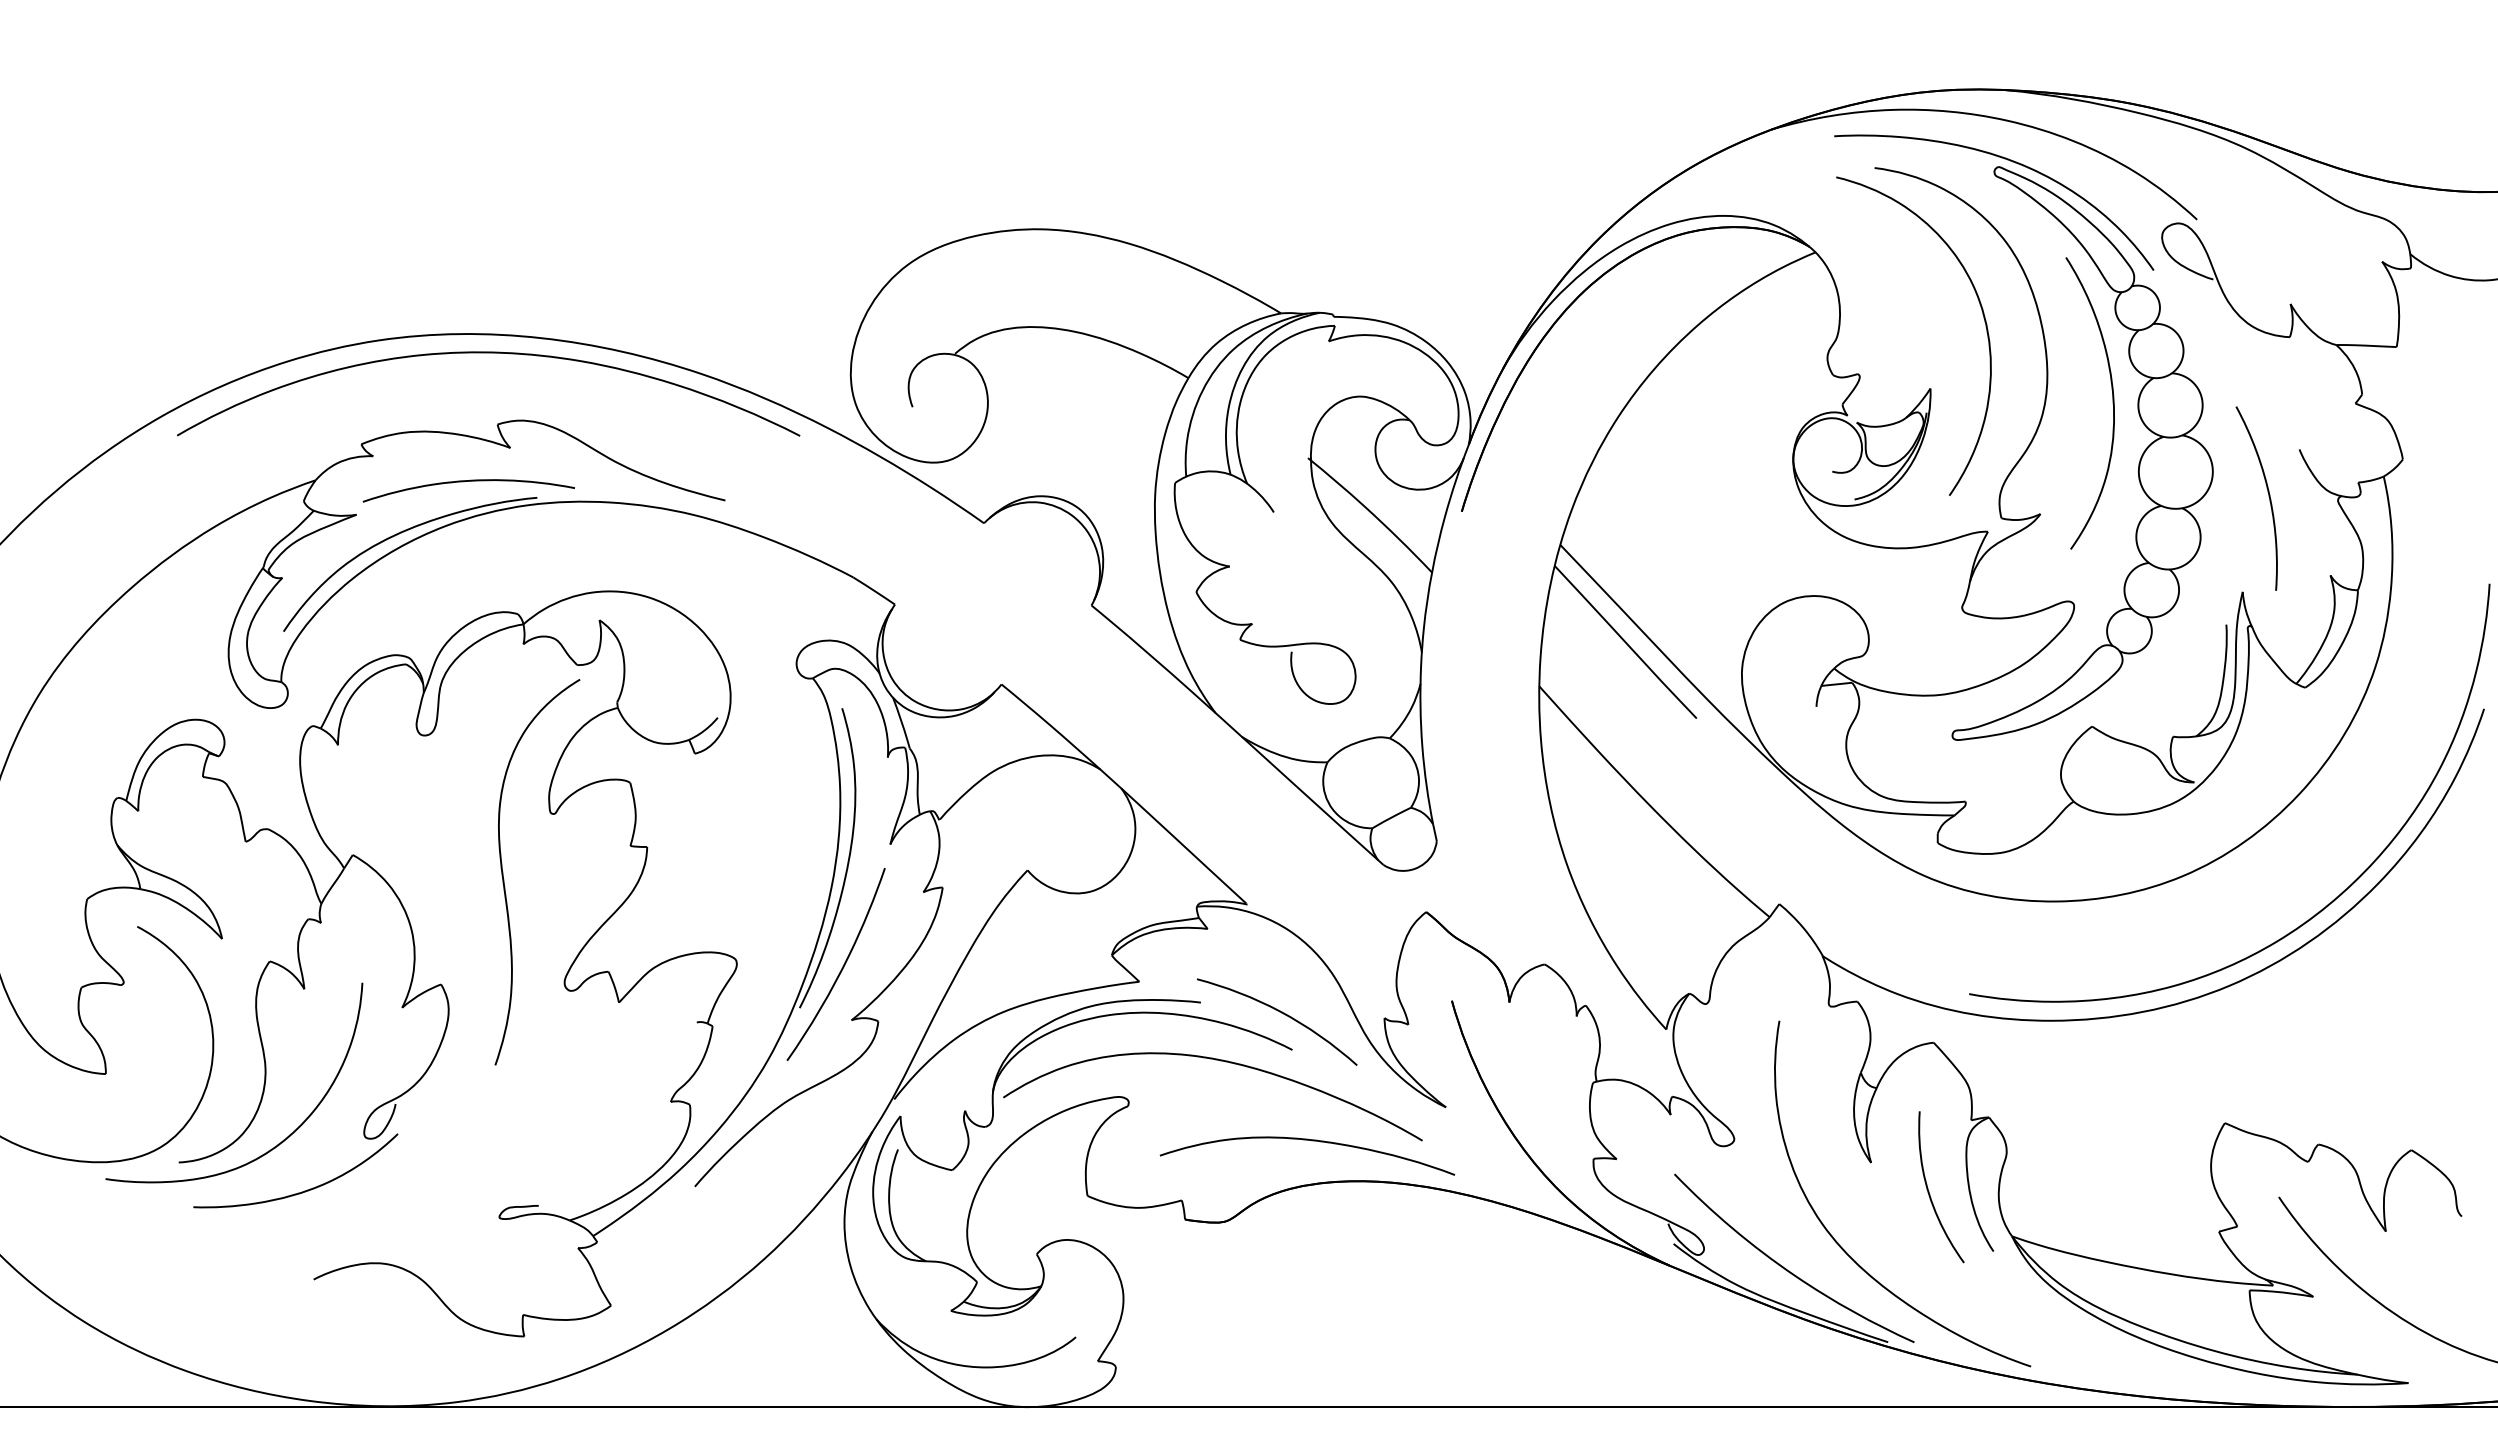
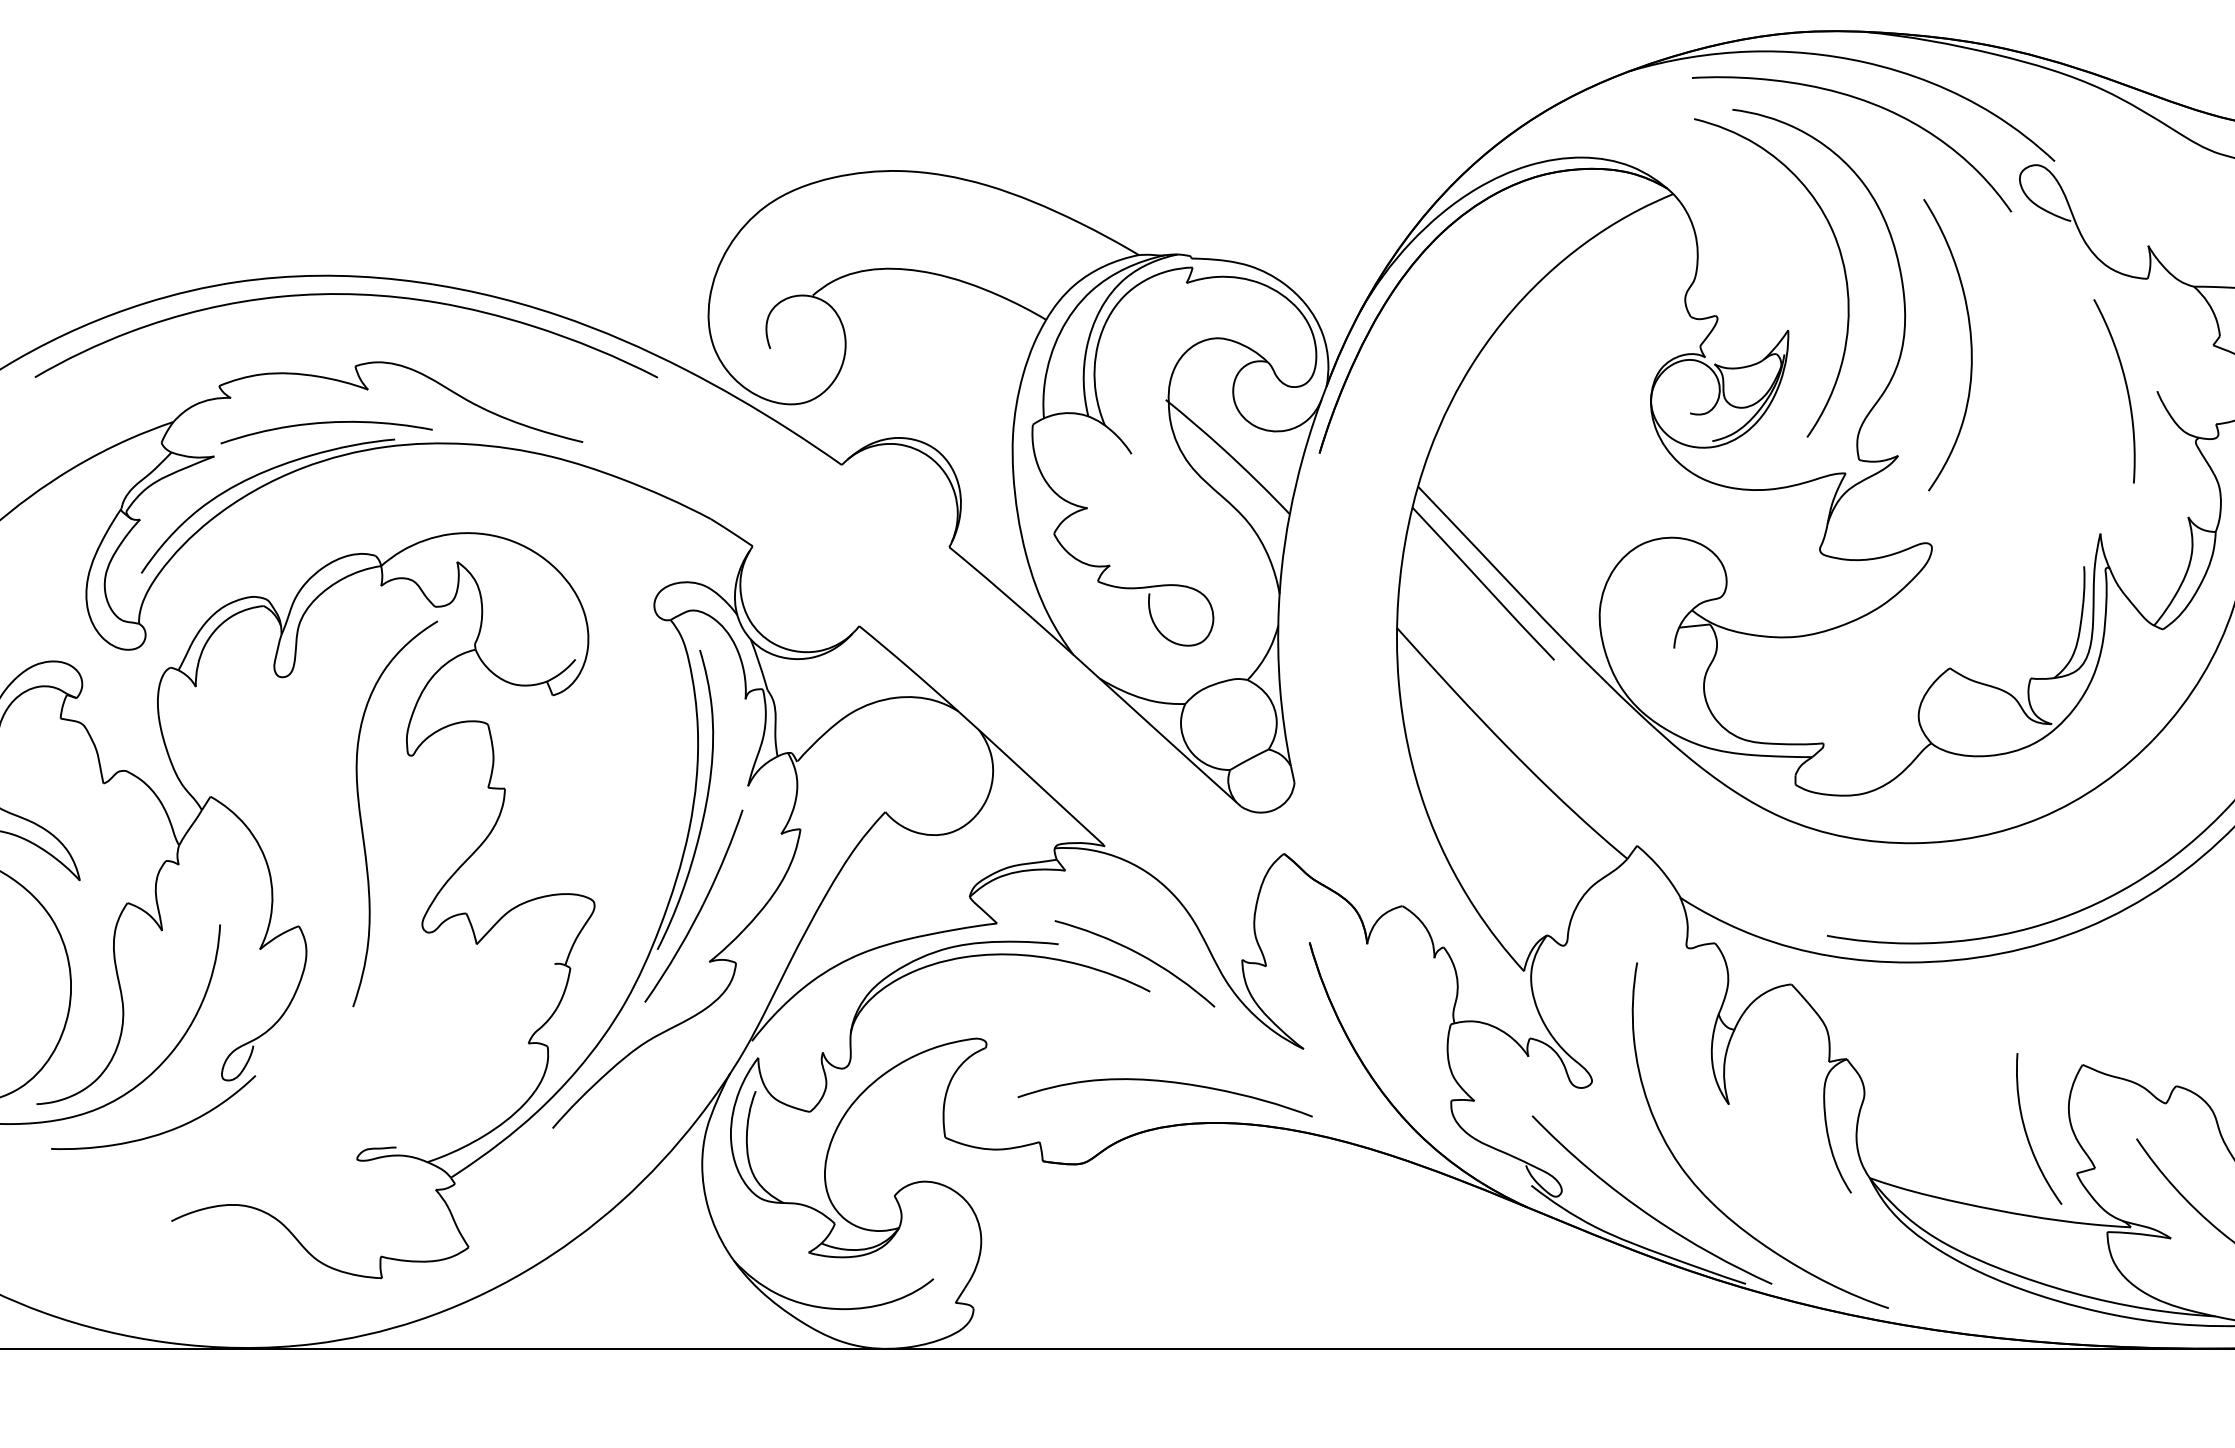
part: (2138, 463) -> (1996, 405), removed
curve: (2268, 496) -> (2126, 389), moved
curve: (1220, 1061) -> (1078, 1003), removed
curve: (1929, 1191) -> (2027, 1133), moved

